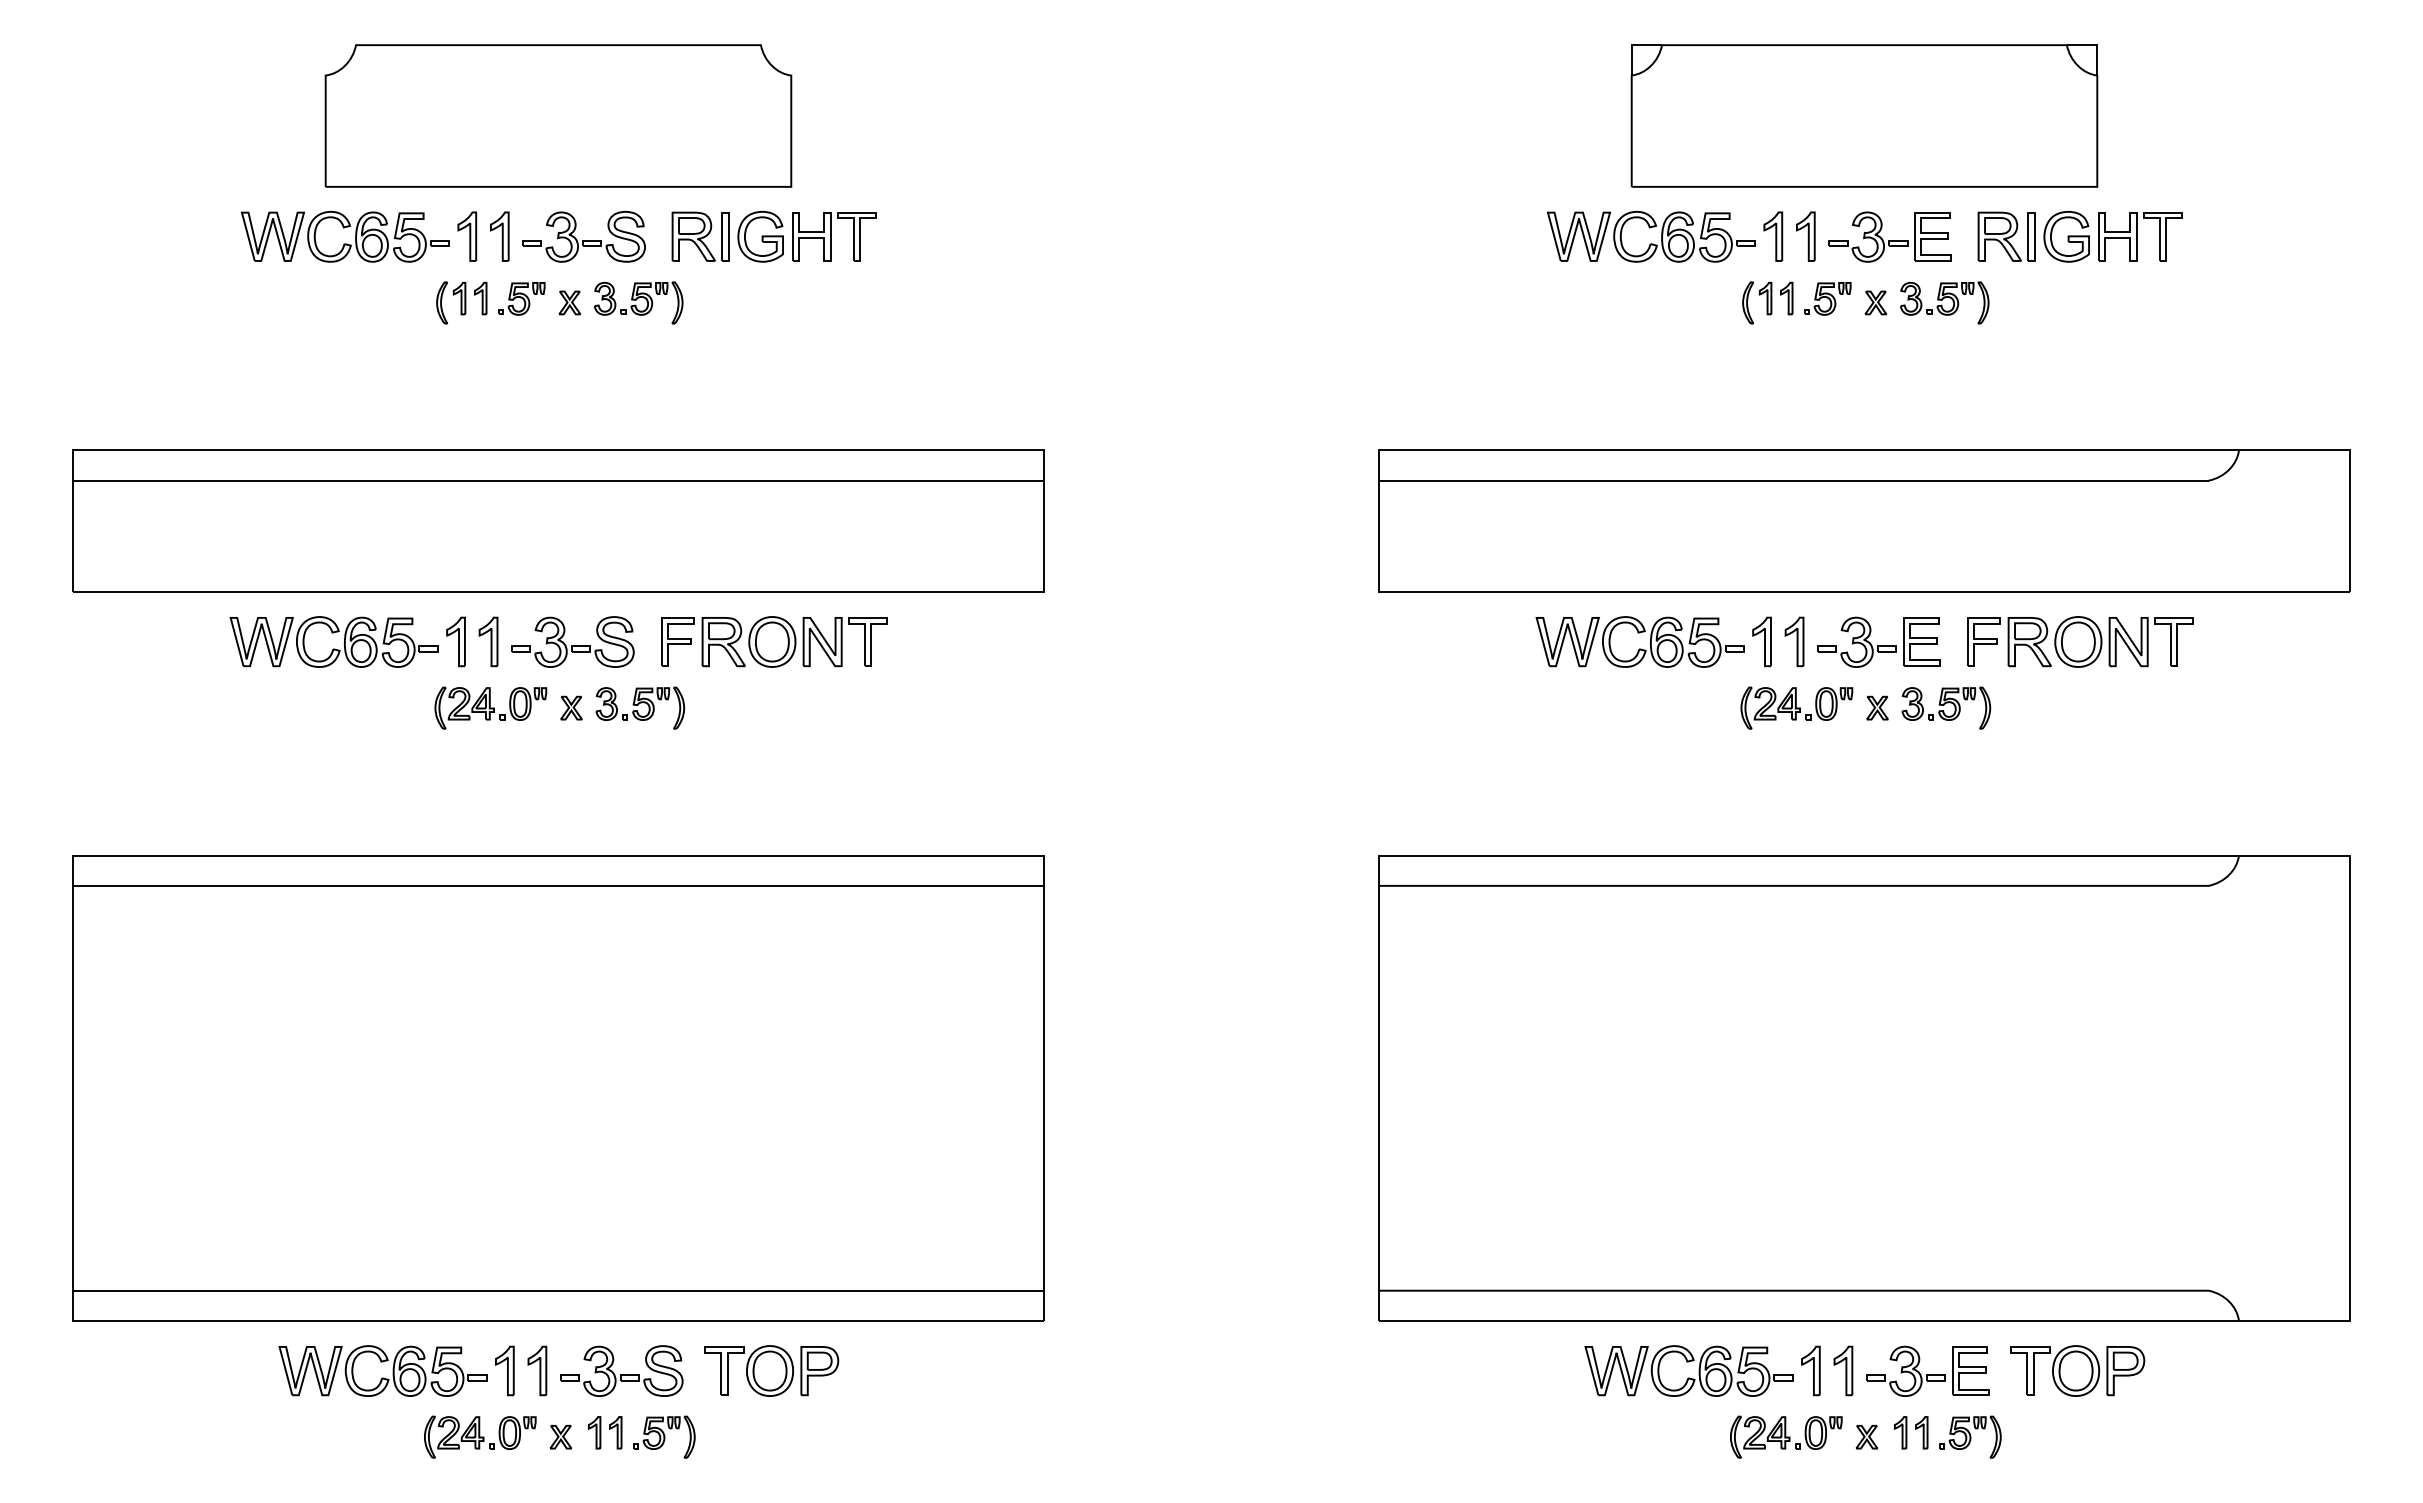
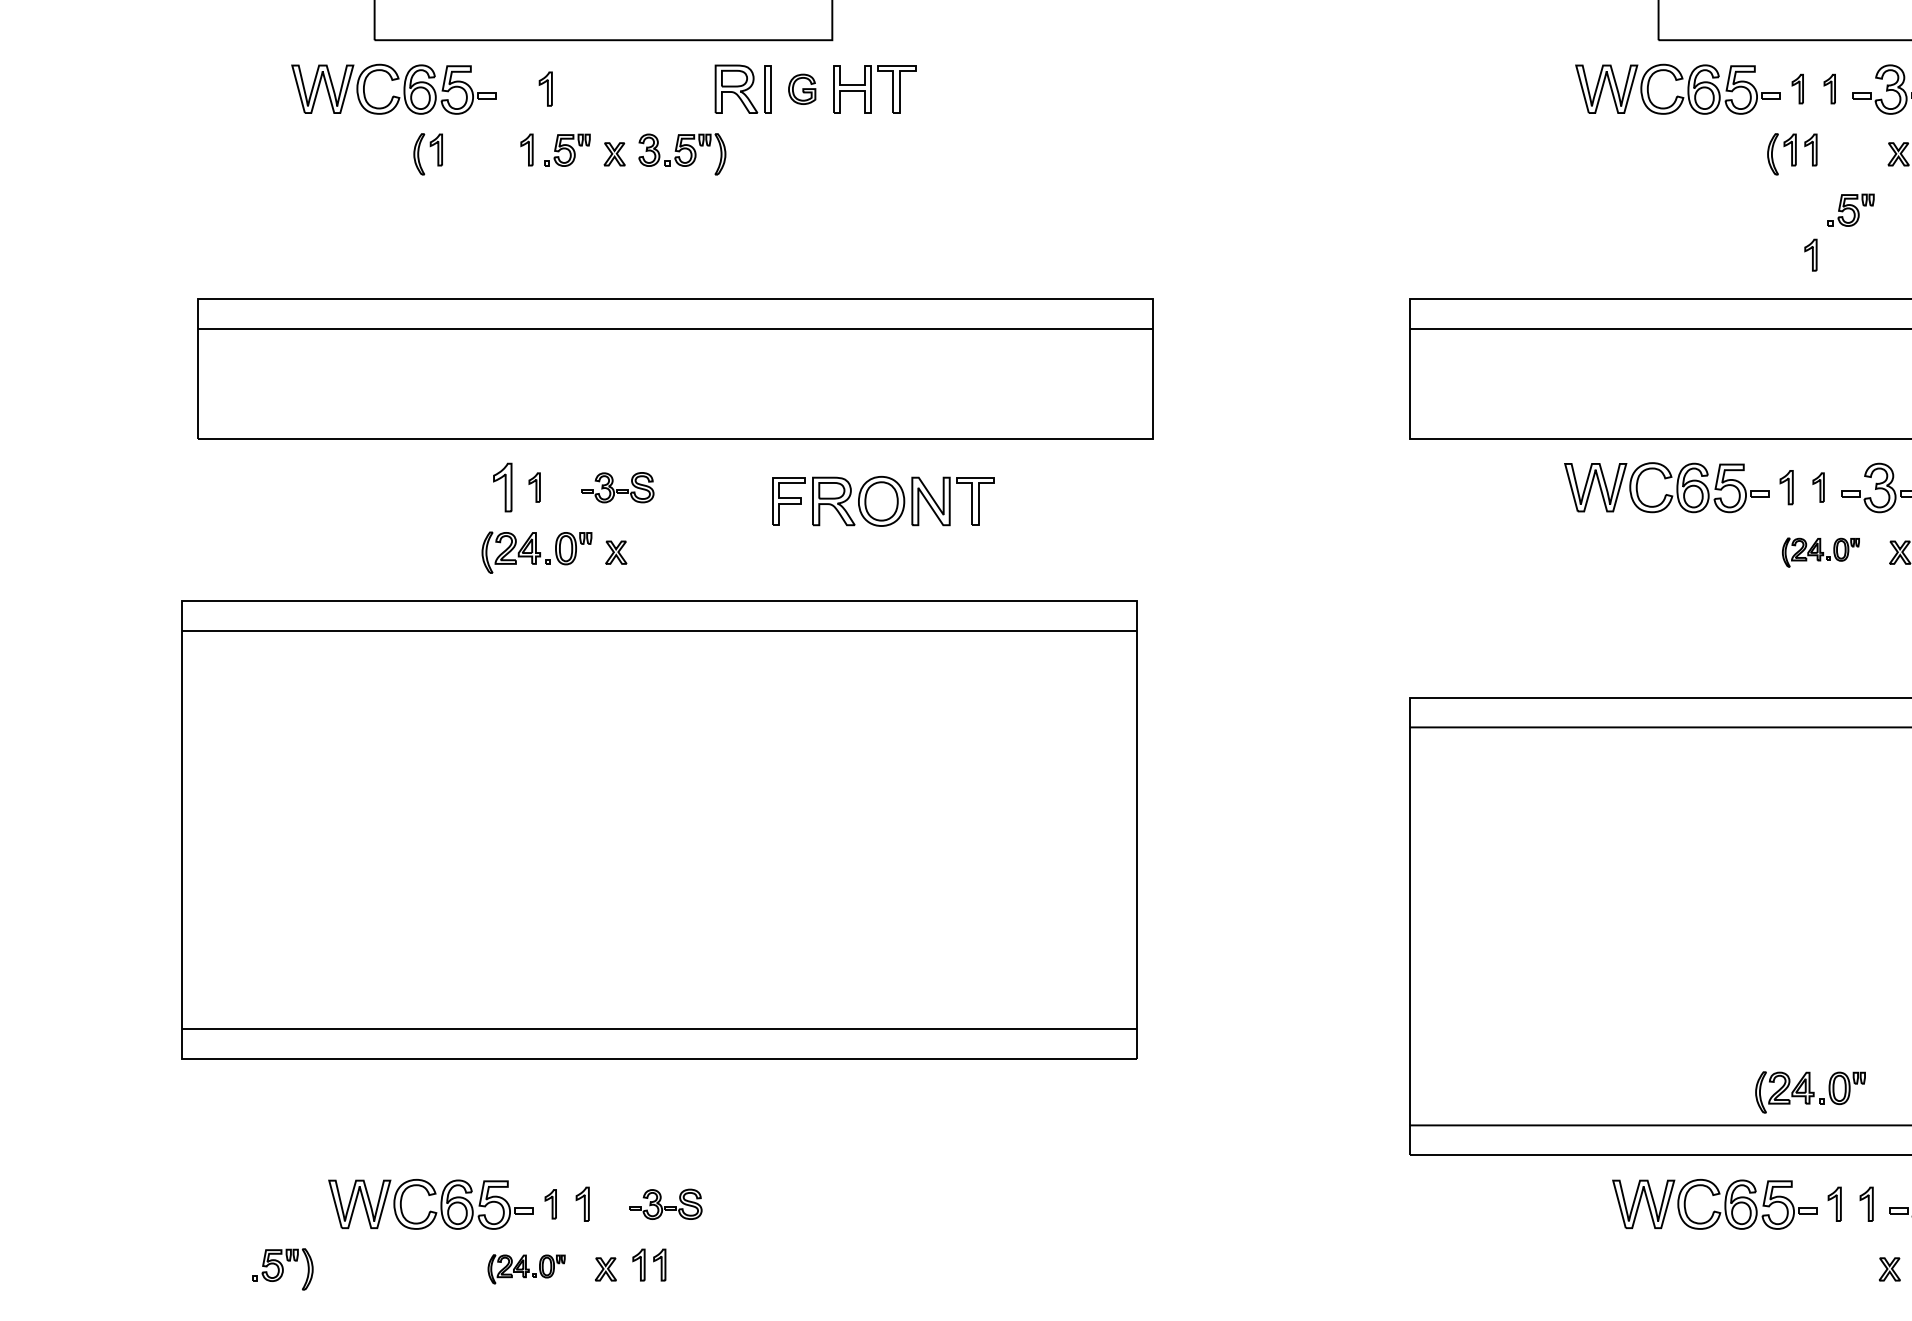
part: (467, 236) -> (514, 89), removed
part: (499, 236) -> (545, 89), size x0.7
part: (583, 236) -> (628, 89), removed
part: (760, 236) -> (802, 89), size x0.6
part: (1773, 236) -> (1797, 89), size x0.6
part: (1805, 236) -> (1829, 89), size x0.6
part: (452, 295) -> (429, 147), moved
part: (1827, 298) -> (1851, 209), moved
part: (1786, 405) -> (1810, 255), added
part: (558, 520) -> (675, 368), moved
part: (488, 641) -> (534, 487), size x0.6
part: (572, 641) -> (617, 487), size x0.6
part: (774, 641) -> (883, 500), moved
part: (1761, 641) -> (1786, 487), size x0.7
part: (1794, 641) -> (1818, 487), size x0.6
part: (333, 648) -> (382, 494), removed
part: (640, 707) -> (684, 552), removed
part: (1796, 707) -> (1820, 552), size x0.7
part: (558, 1088) -> (659, 830), moved
part: (504, 1370) -> (550, 1203), size x0.6
part: (537, 1370) -> (582, 1203), size x0.7
part: (621, 1370) -> (665, 1203), size x0.6
part: (771, 1370) -> (812, 1203), removed
part: (1810, 1370) -> (1834, 1203), size x0.7
part: (1843, 1370) -> (1866, 1203), size x0.7
part: (480, 1436) -> (526, 1268), size x0.7
part: (664, 1436) -> (282, 1268), moved
part: (1786, 1436) -> (1810, 1091), moved

